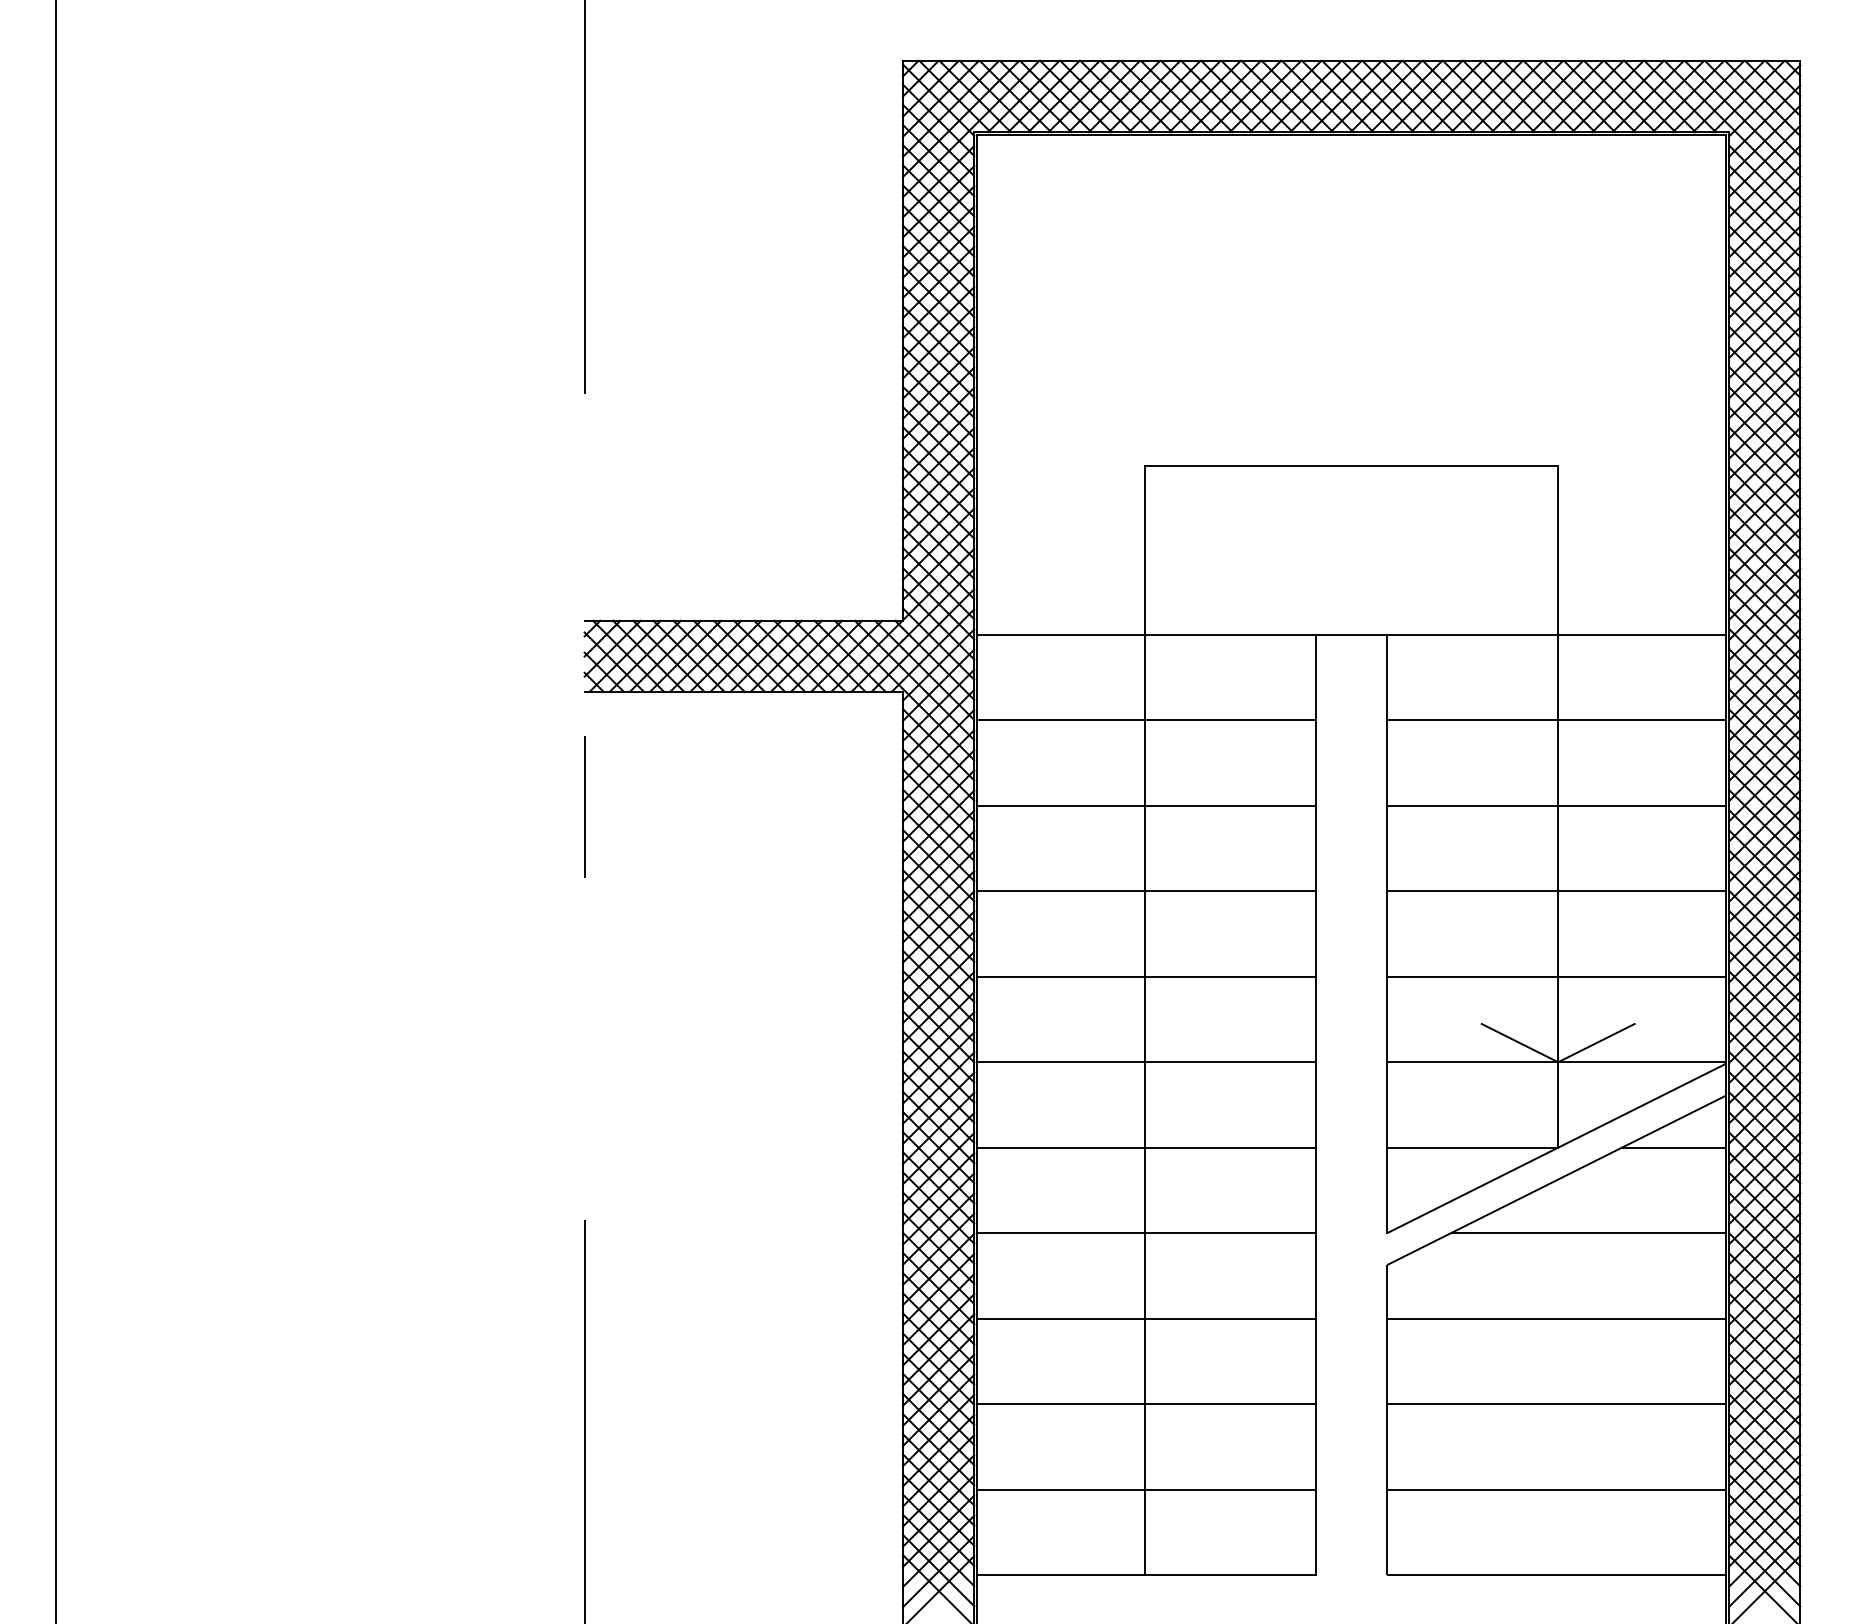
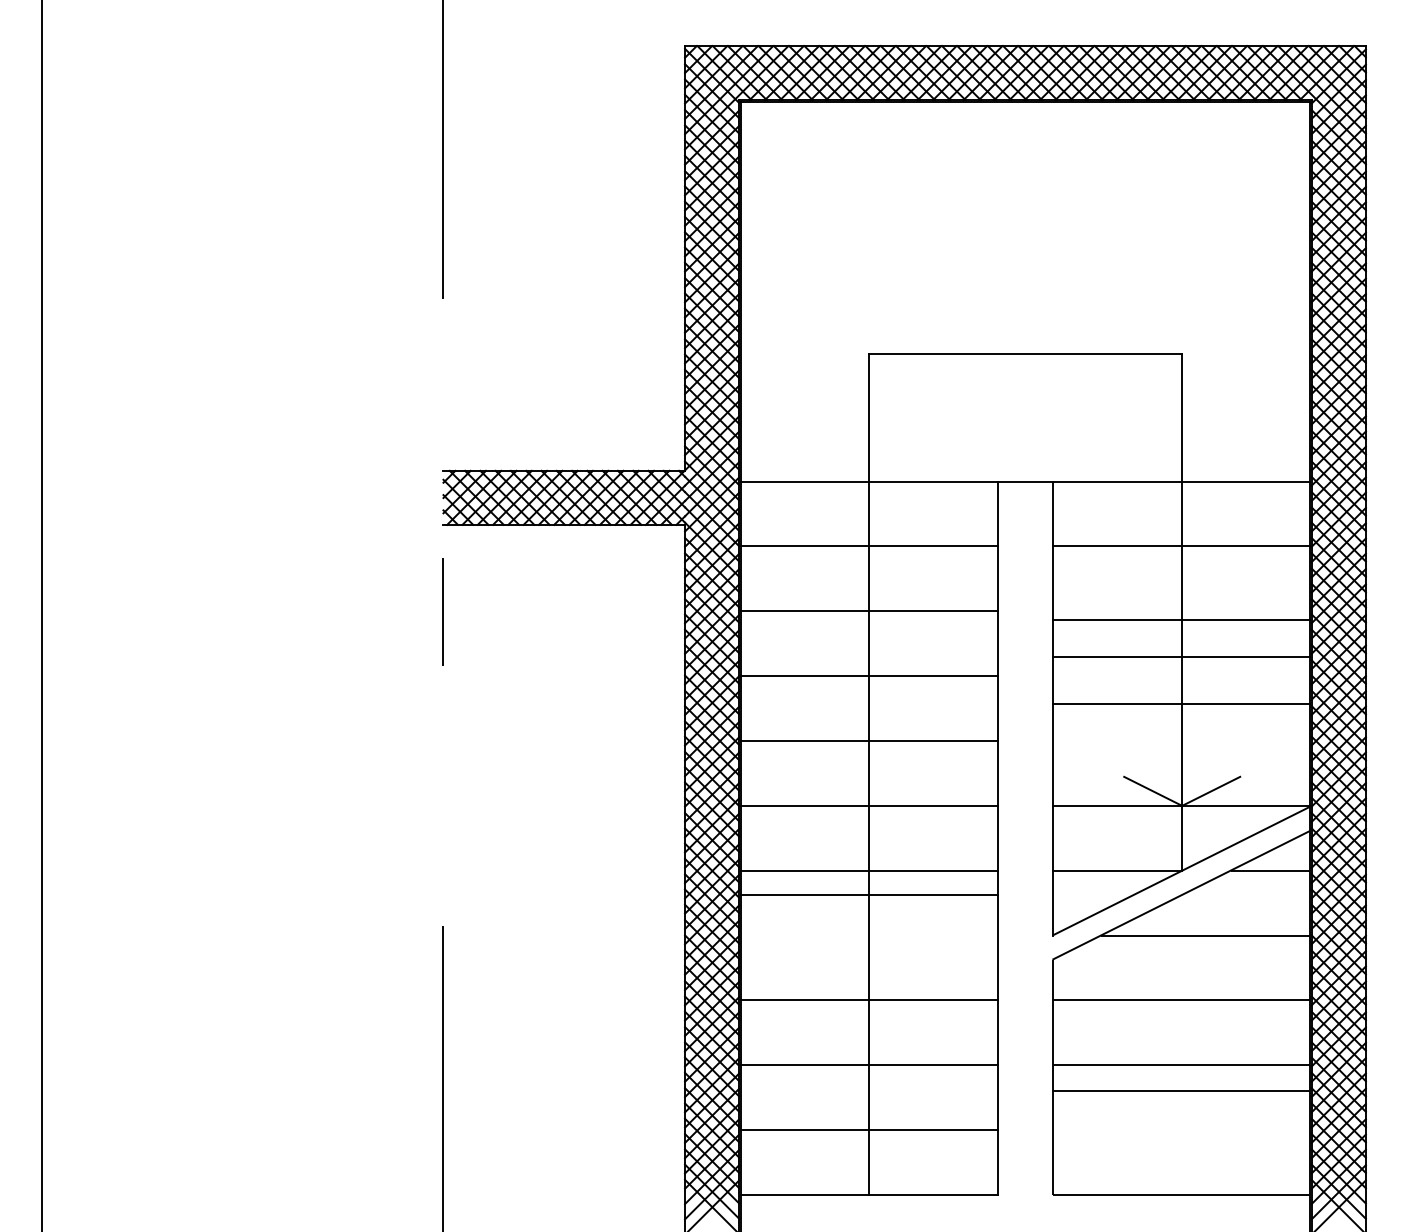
line: (1556, 805) -> (1180, 656), moved
line: (1556, 891) -> (1180, 620), moved
line: (1556, 976) -> (1180, 703), moved
line: (1146, 1233) -> (869, 894), moved
line: (1556, 1489) -> (1180, 1090), moved

